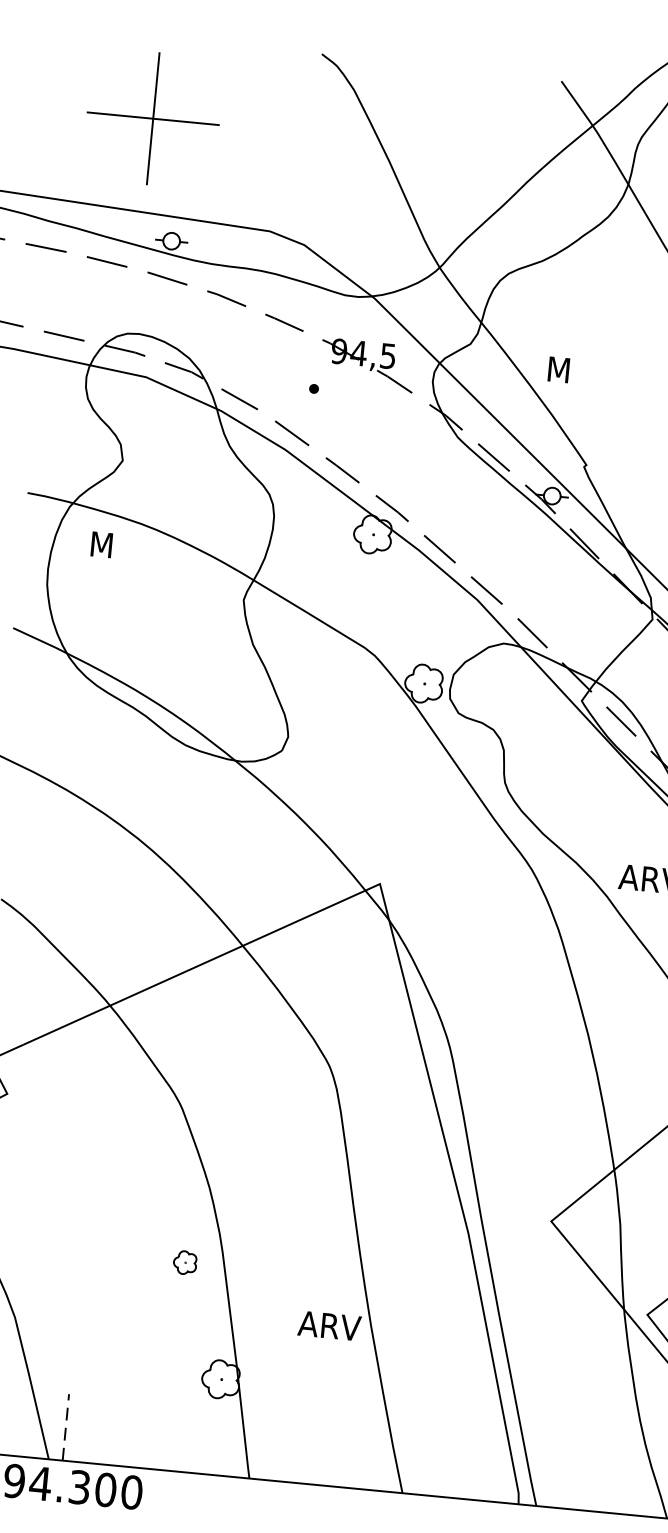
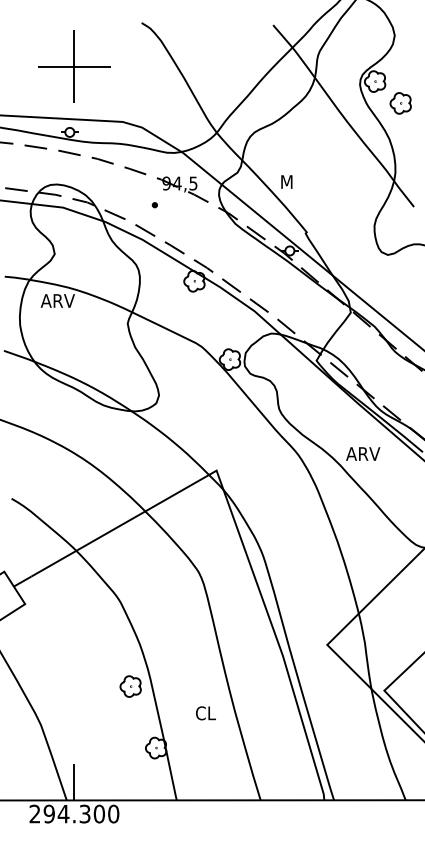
part: (153, 118) -> (74, 66), moved
text: (119, 545) -> (57, 300), M -> ARV
part: (184, 1262) -> (130, 686), size x1.67
text: (329, 1326) -> (212, 713), ARV -> CL
line: (66, 1426) -> (74, 781), dashed -> solid

